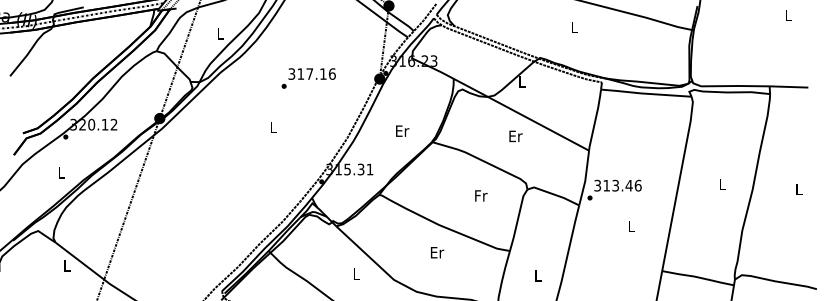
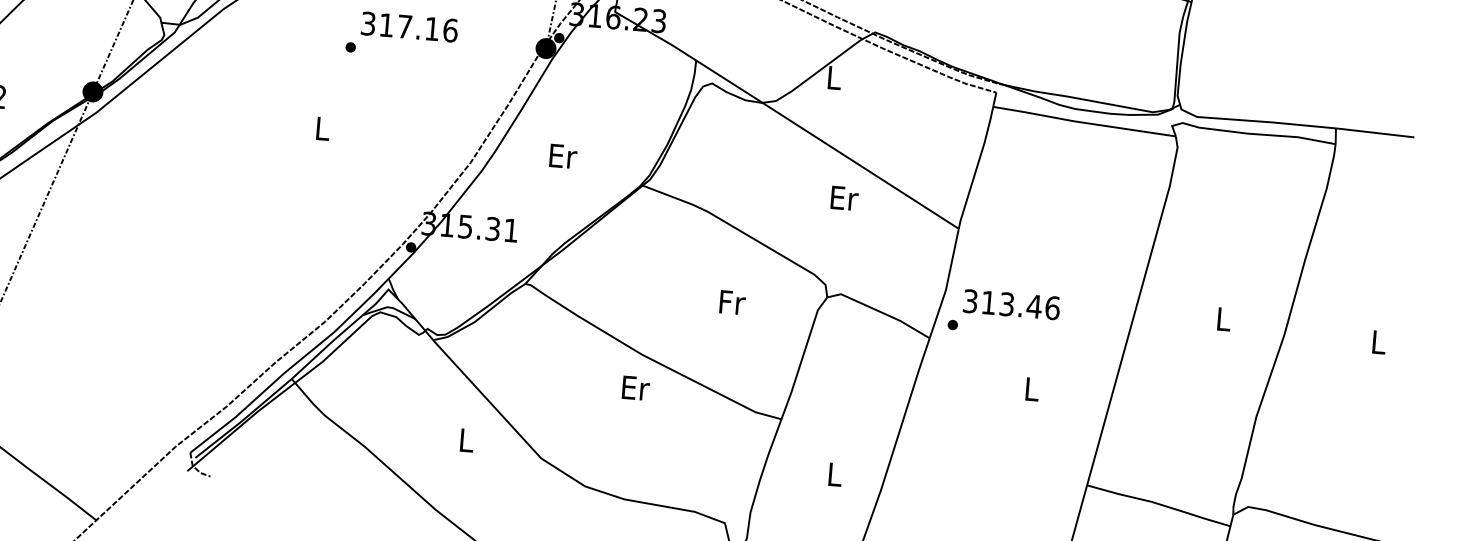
text: (402, 130) -> (563, 155), moved
text: (515, 136) -> (843, 198), moved
text: (437, 252) -> (636, 387), moved

